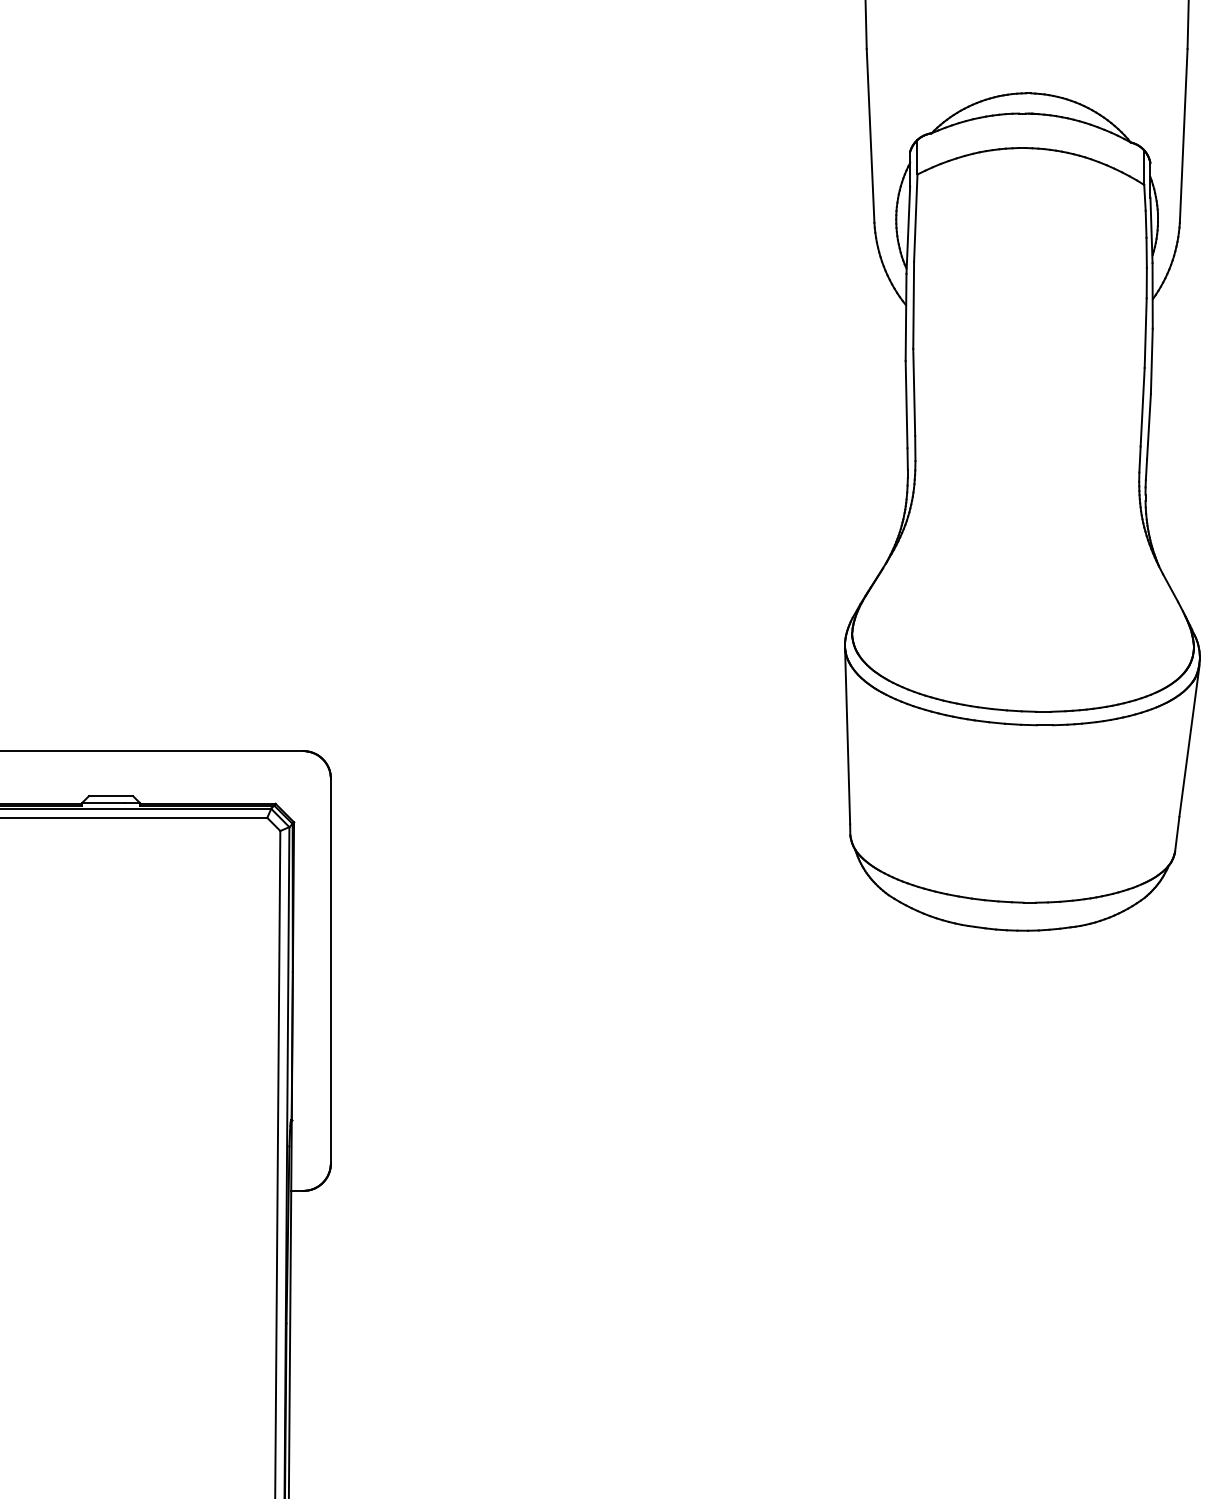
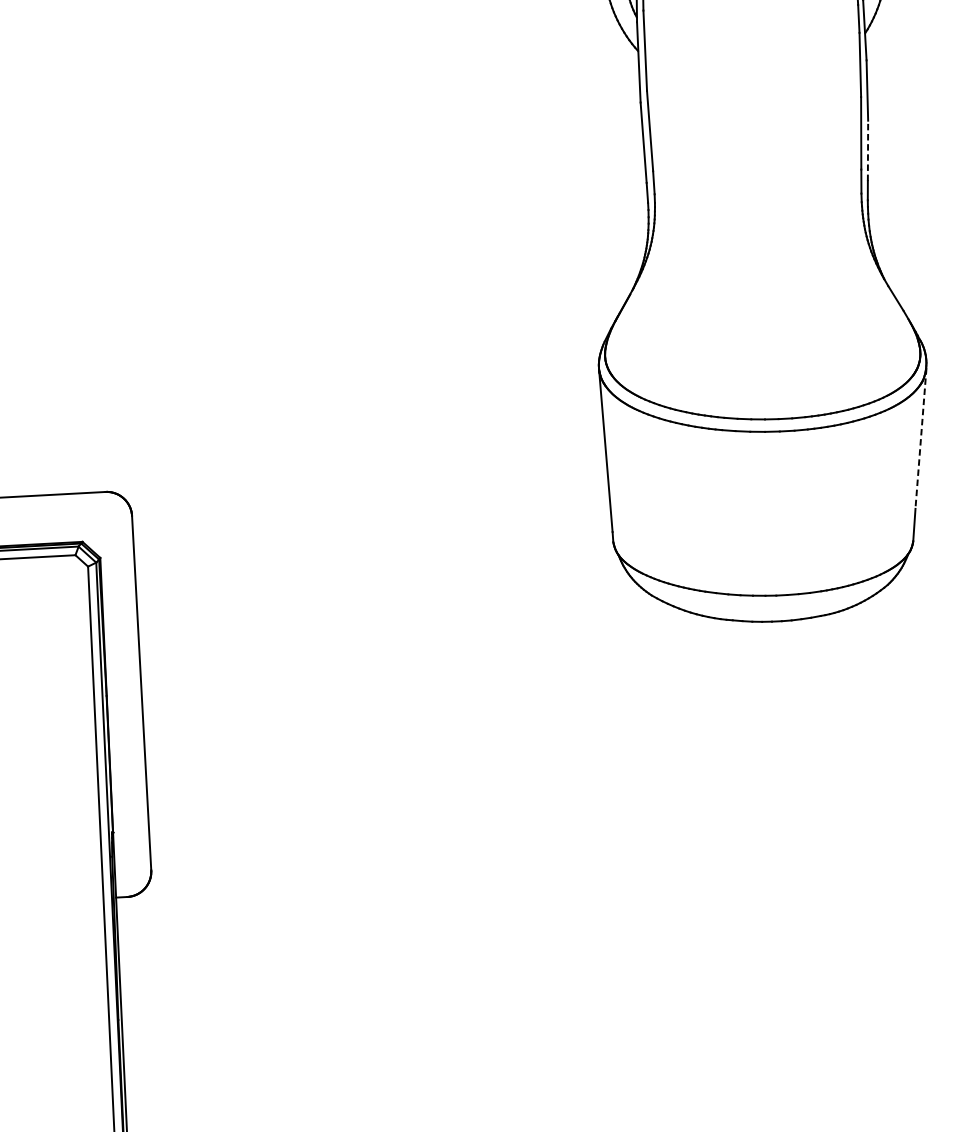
line: (1148, 426) -> (867, 150), solid -> dashed
line: (1189, 741) -> (921, 438), solid -> dashed

